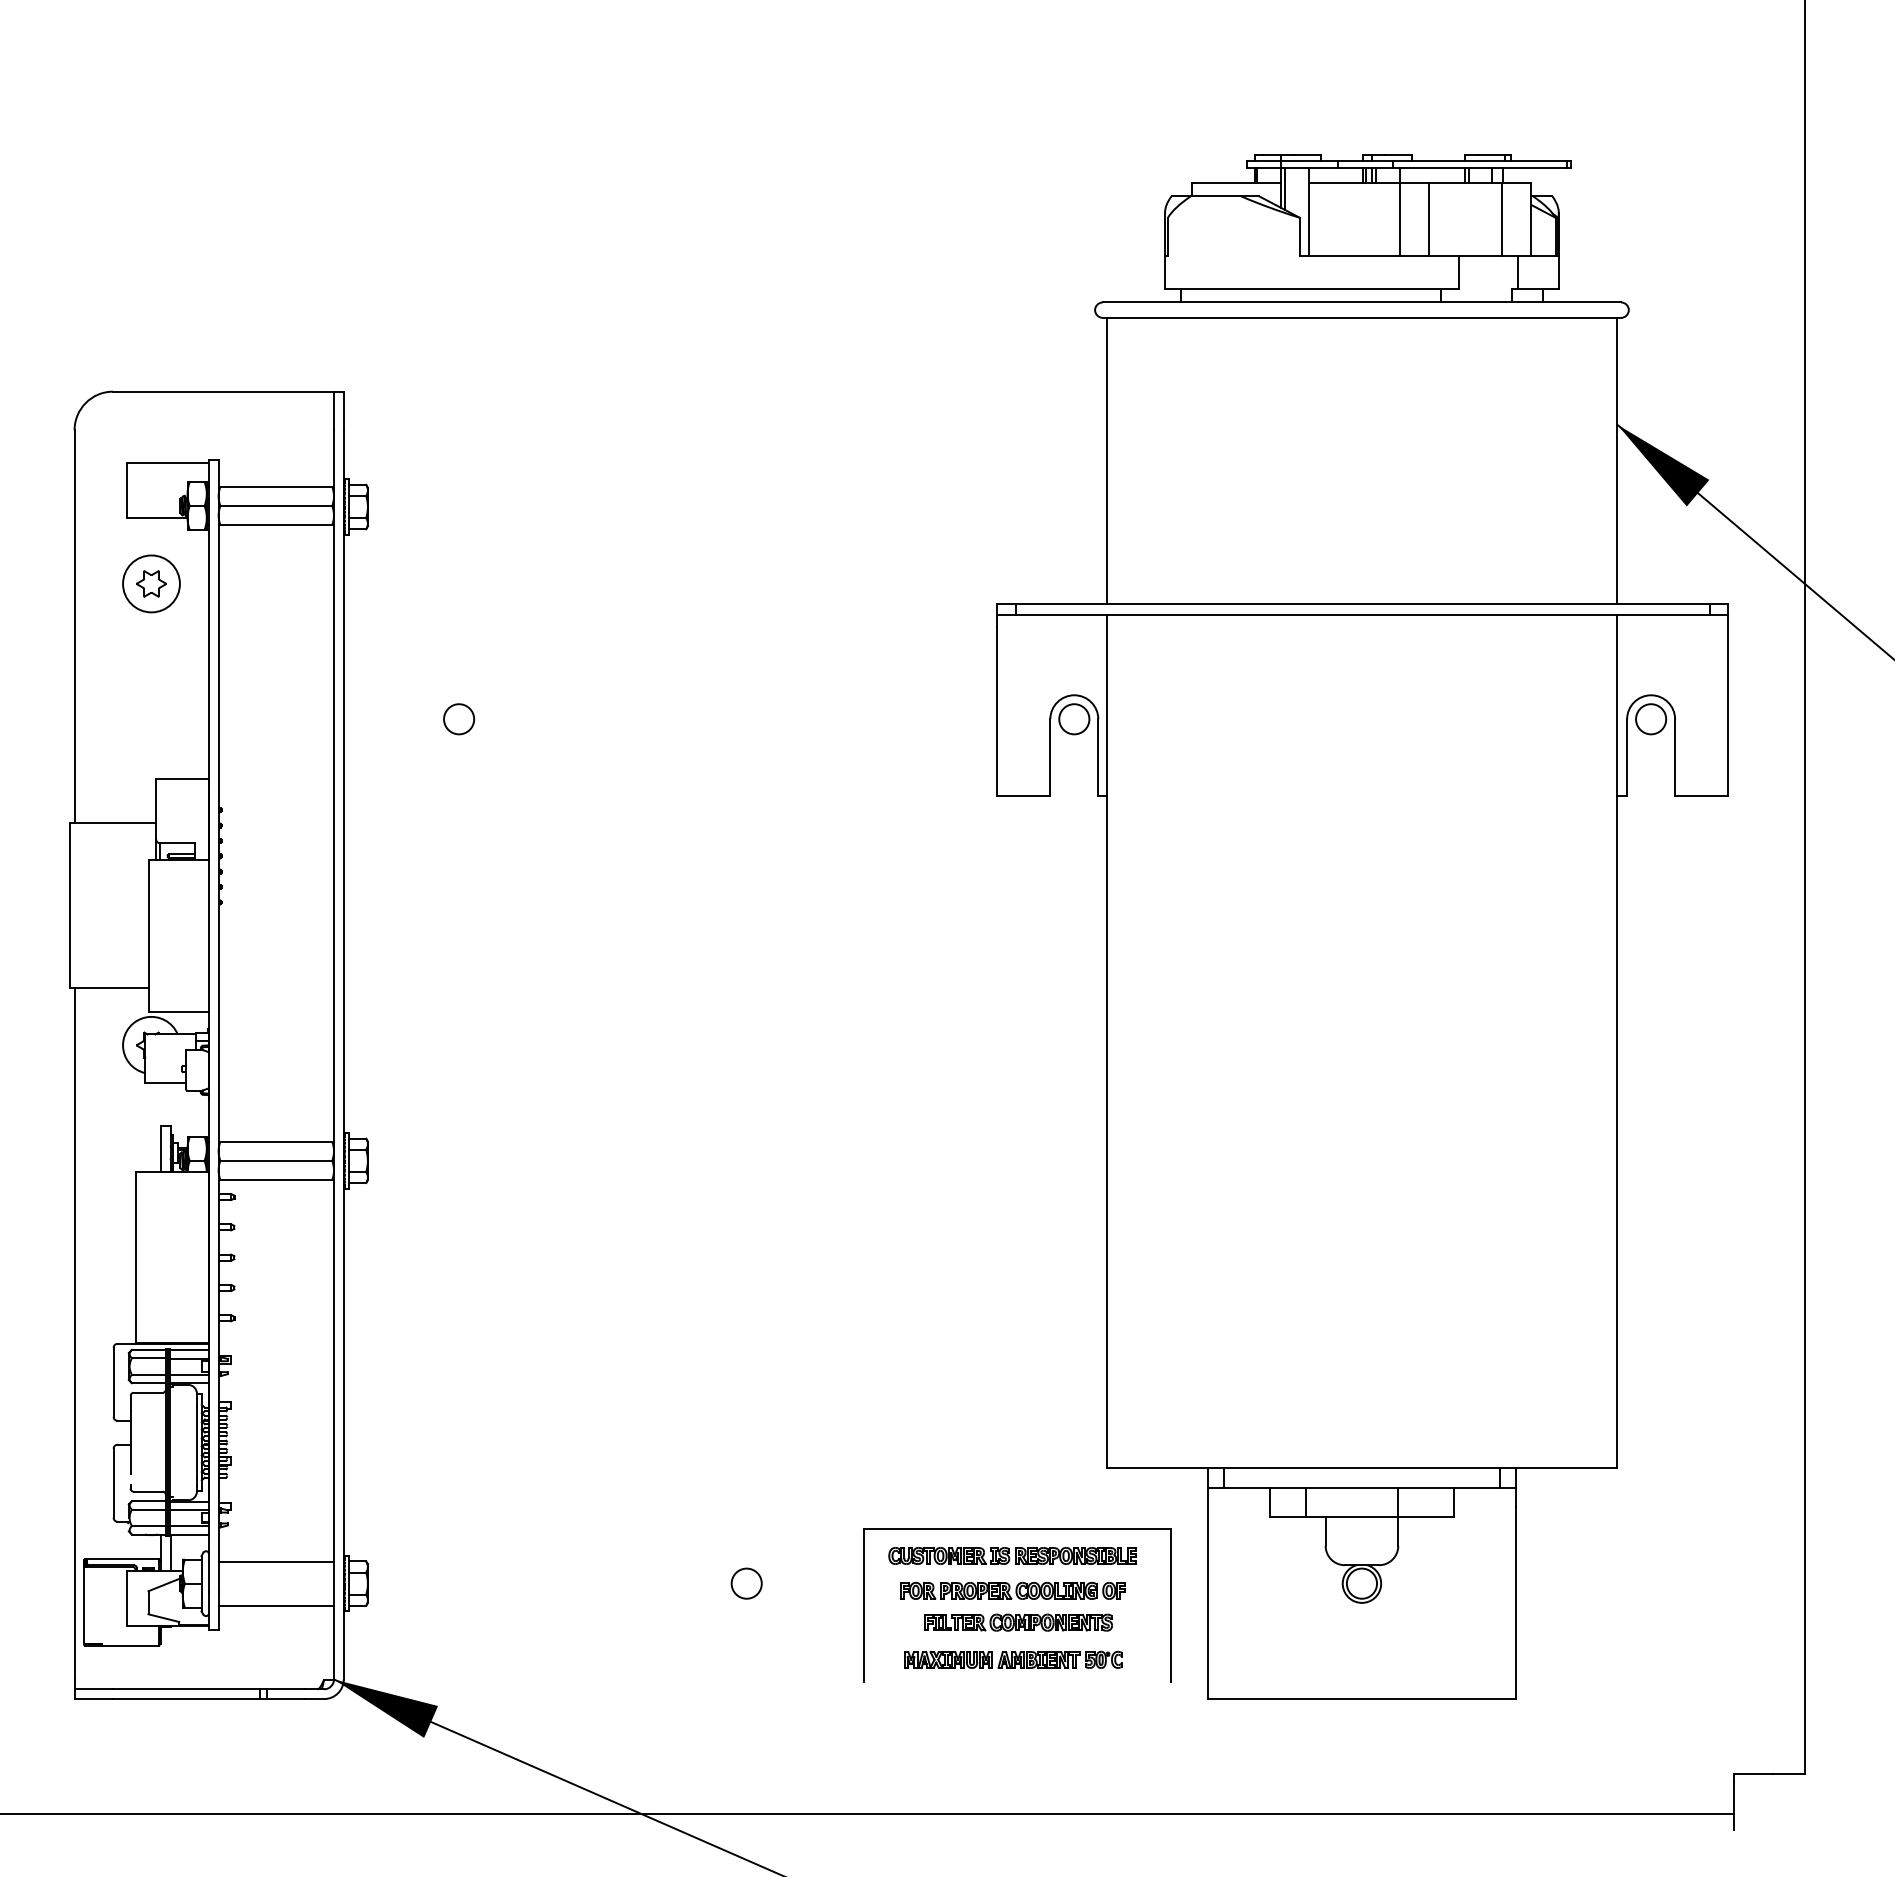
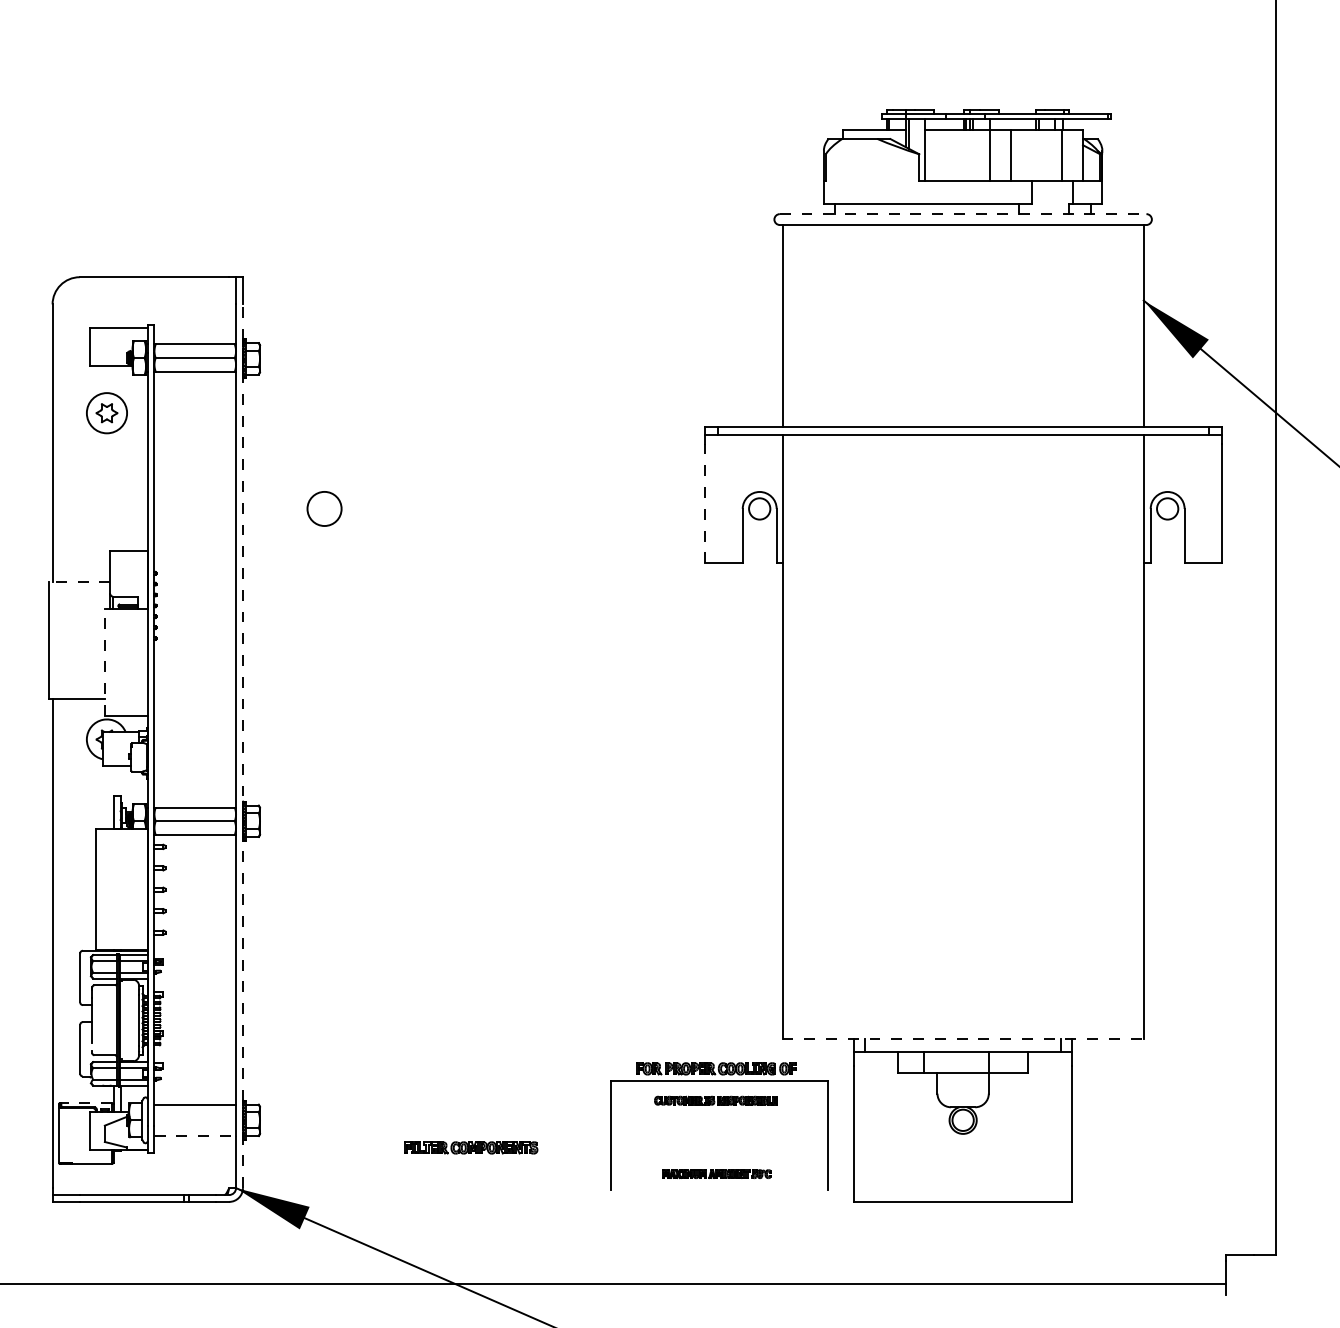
line: (1362, 302) -> (963, 214), solid -> dashed
line: (997, 711) -> (705, 503), solid -> dashed
circle: (459, 719) -> (324, 509), size x1.6
line: (112, 822) -> (79, 581), solid -> dashed
line: (148, 936) -> (104, 662), solid -> dashed
line: (343, 1054) -> (242, 746), solid -> dashed
line: (1362, 1468) -> (963, 1038), solid -> dashed
part: (1012, 1555) -> (715, 1100), size x0.7
line: (122, 1559) -> (86, 1103), solid -> dashed
circle: (746, 1583) -> (527, 1120), removed
part: (1012, 1590) -> (715, 1068), moved
line: (276, 1605) -> (195, 1135), solid -> dashed
part: (1018, 1622) -> (471, 1147), moved
part: (1013, 1659) -> (716, 1173), size x0.7

